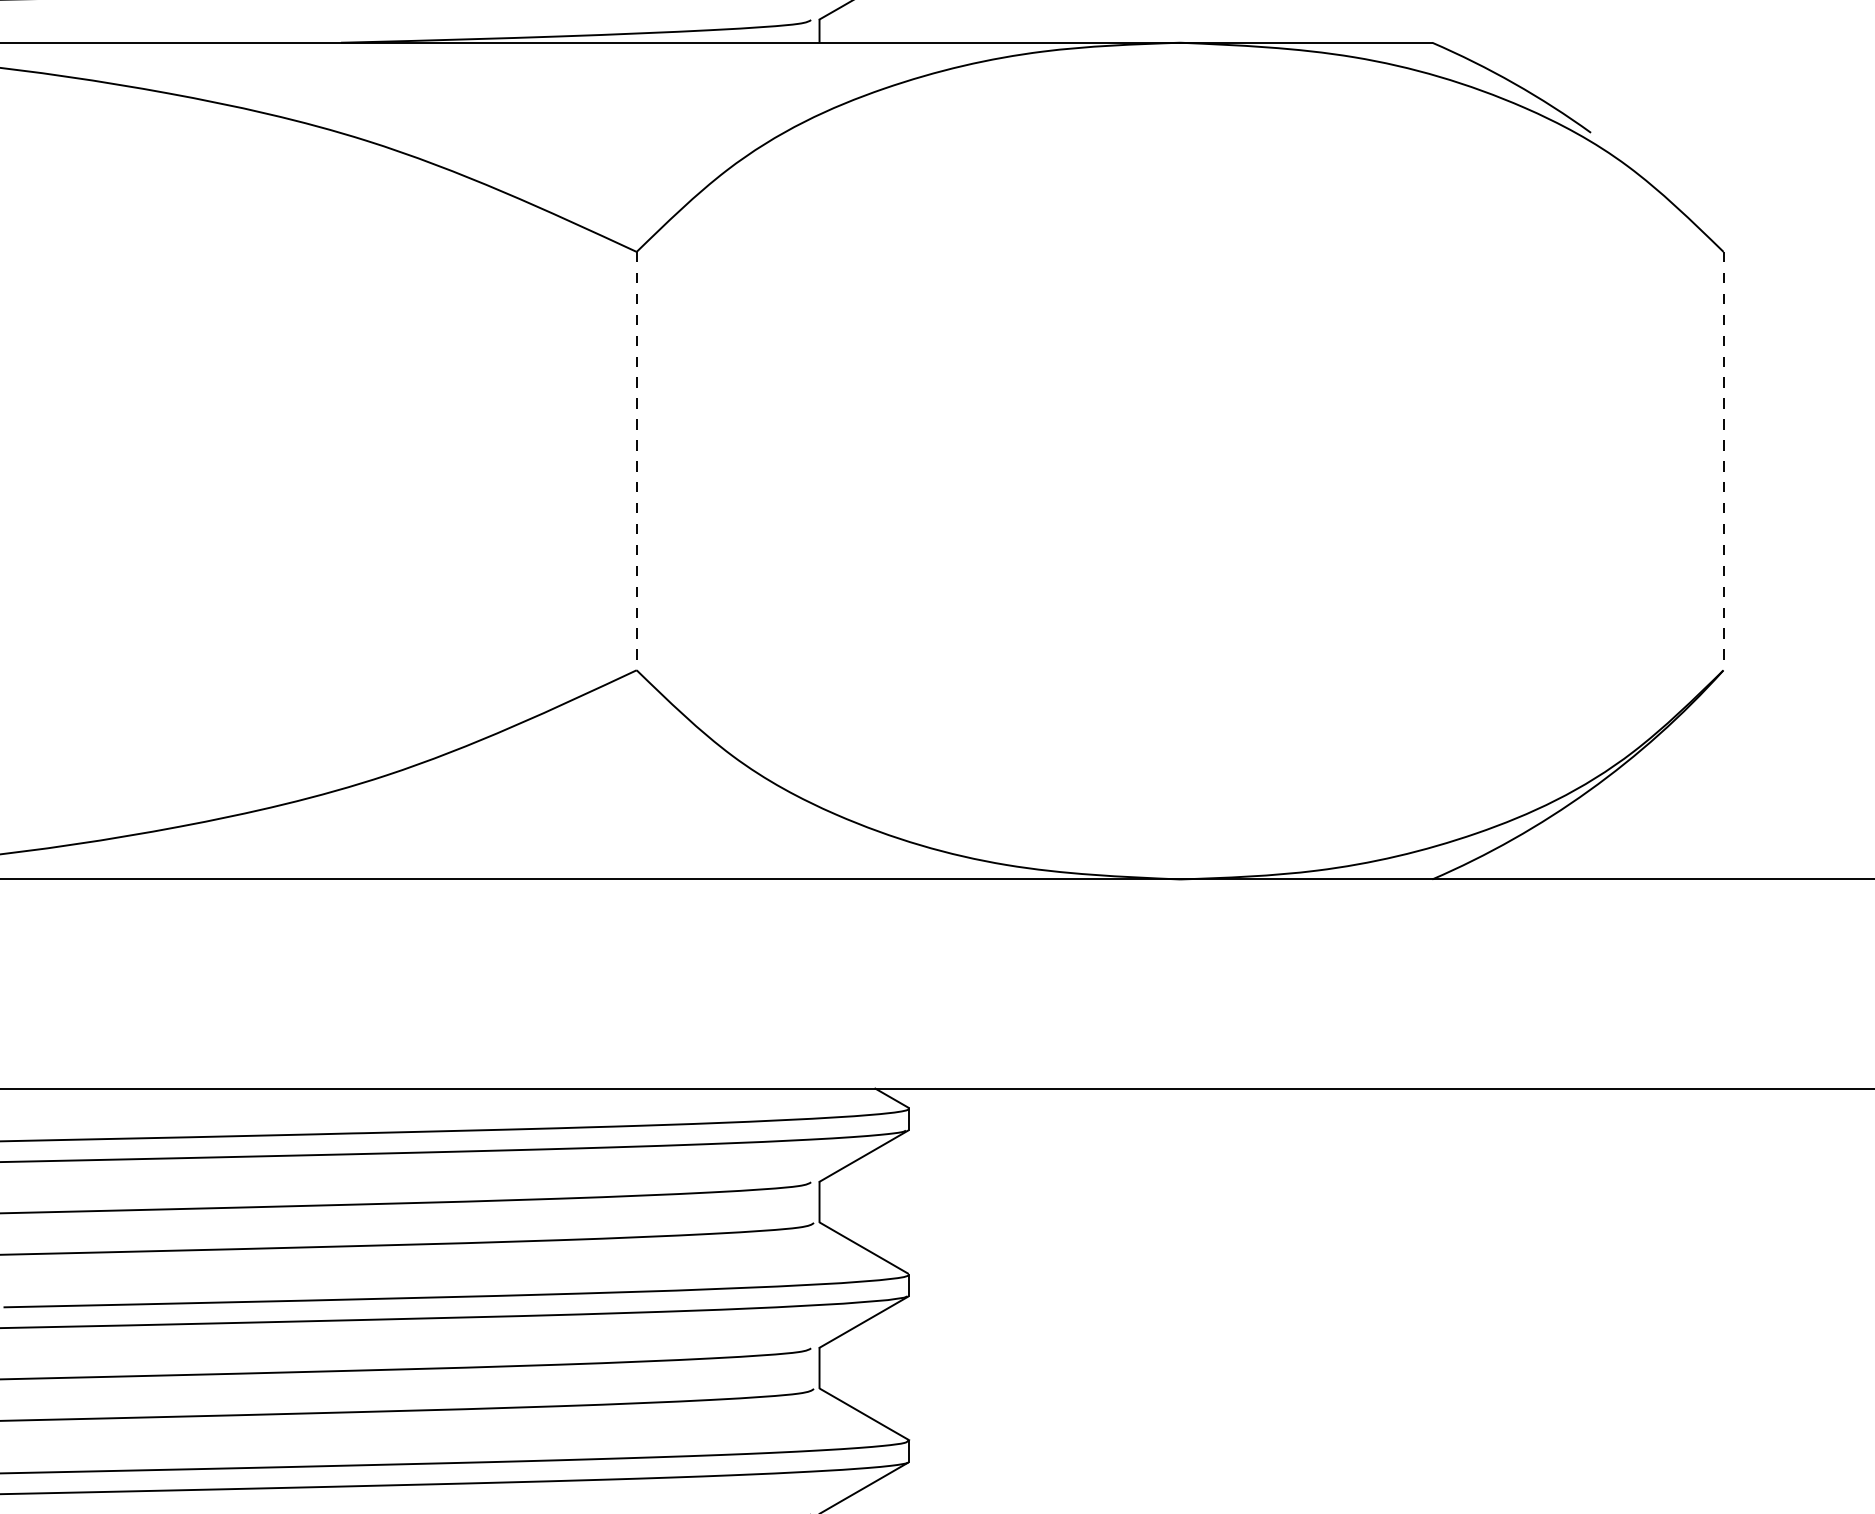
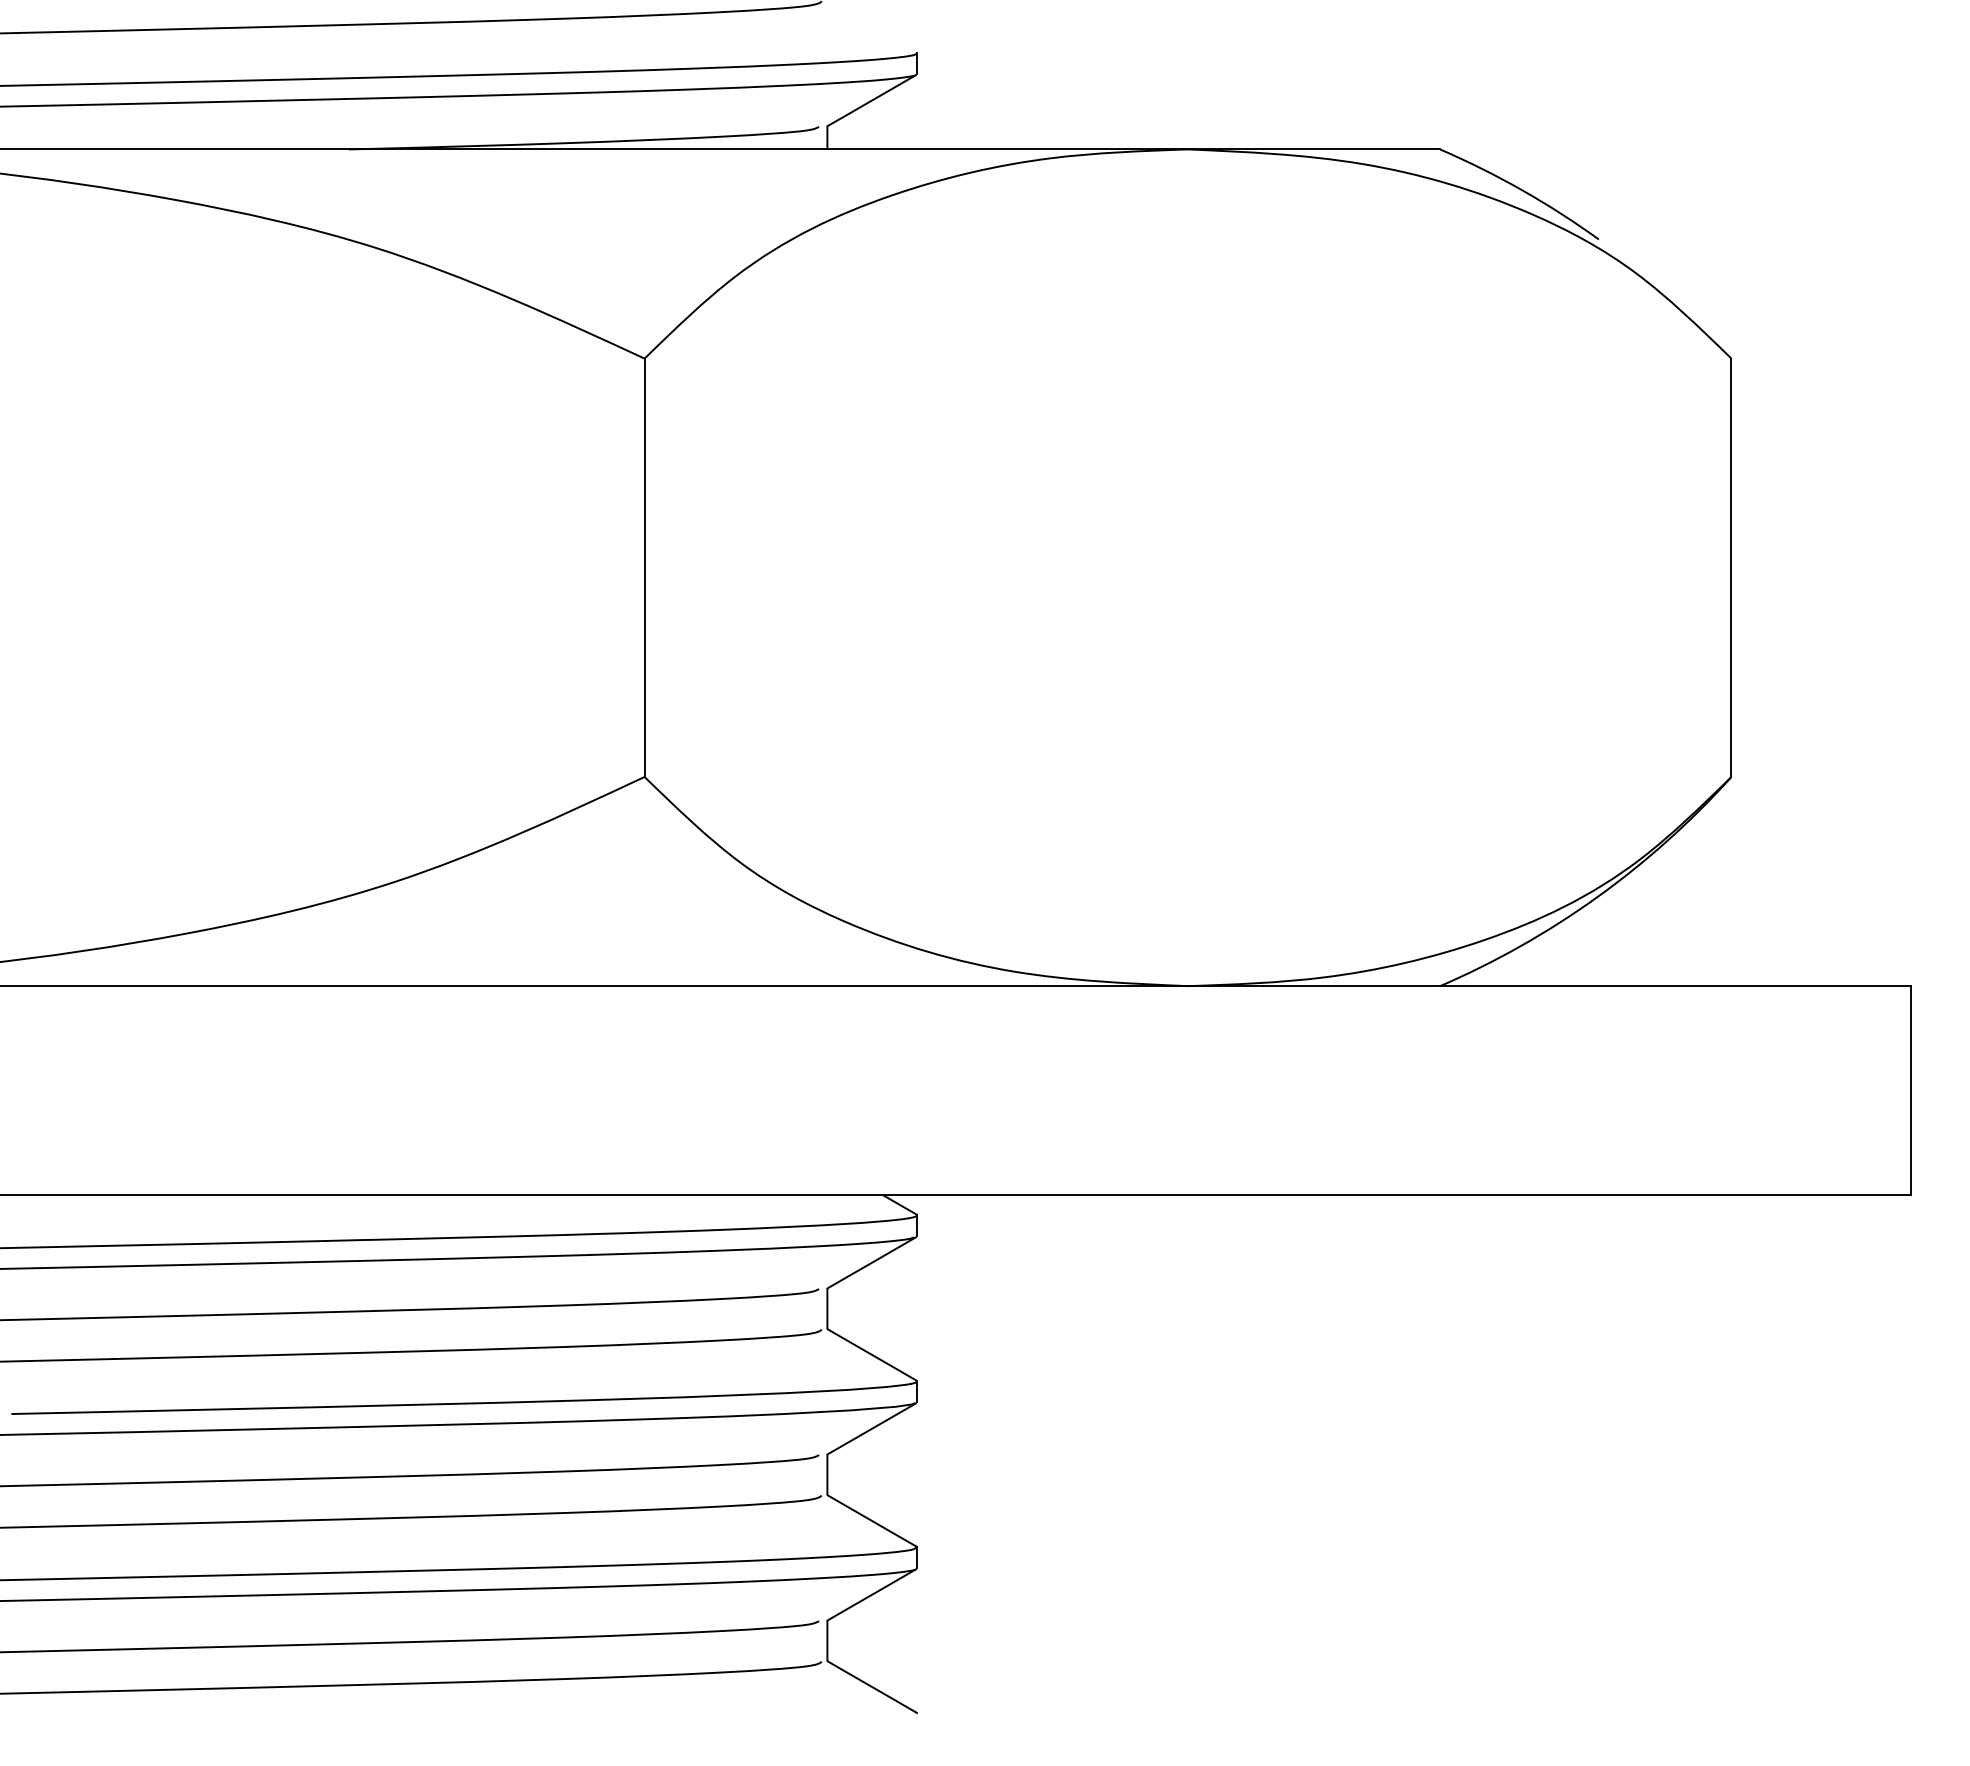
line: (636, 461) -> (644, 568), dashed -> solid
line: (1723, 461) -> (1731, 568), dashed -> solid

